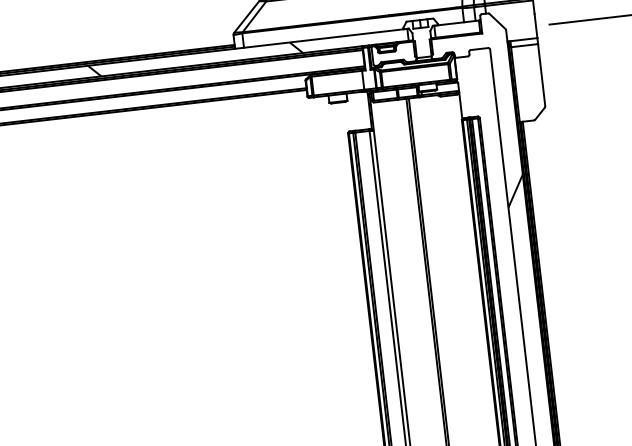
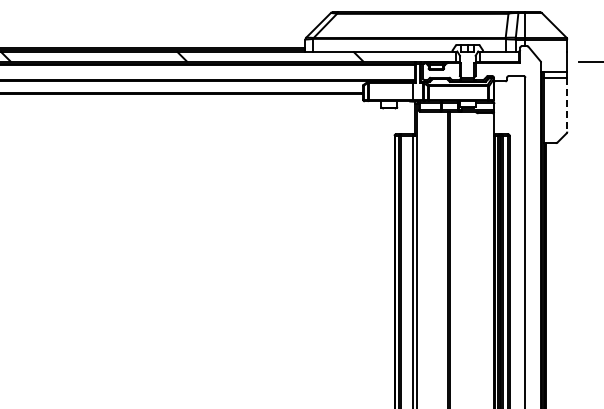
line: (541, 74) -> (567, 104), solid -> dashed
hatch: (515, 190) -> (533, 201), removed

